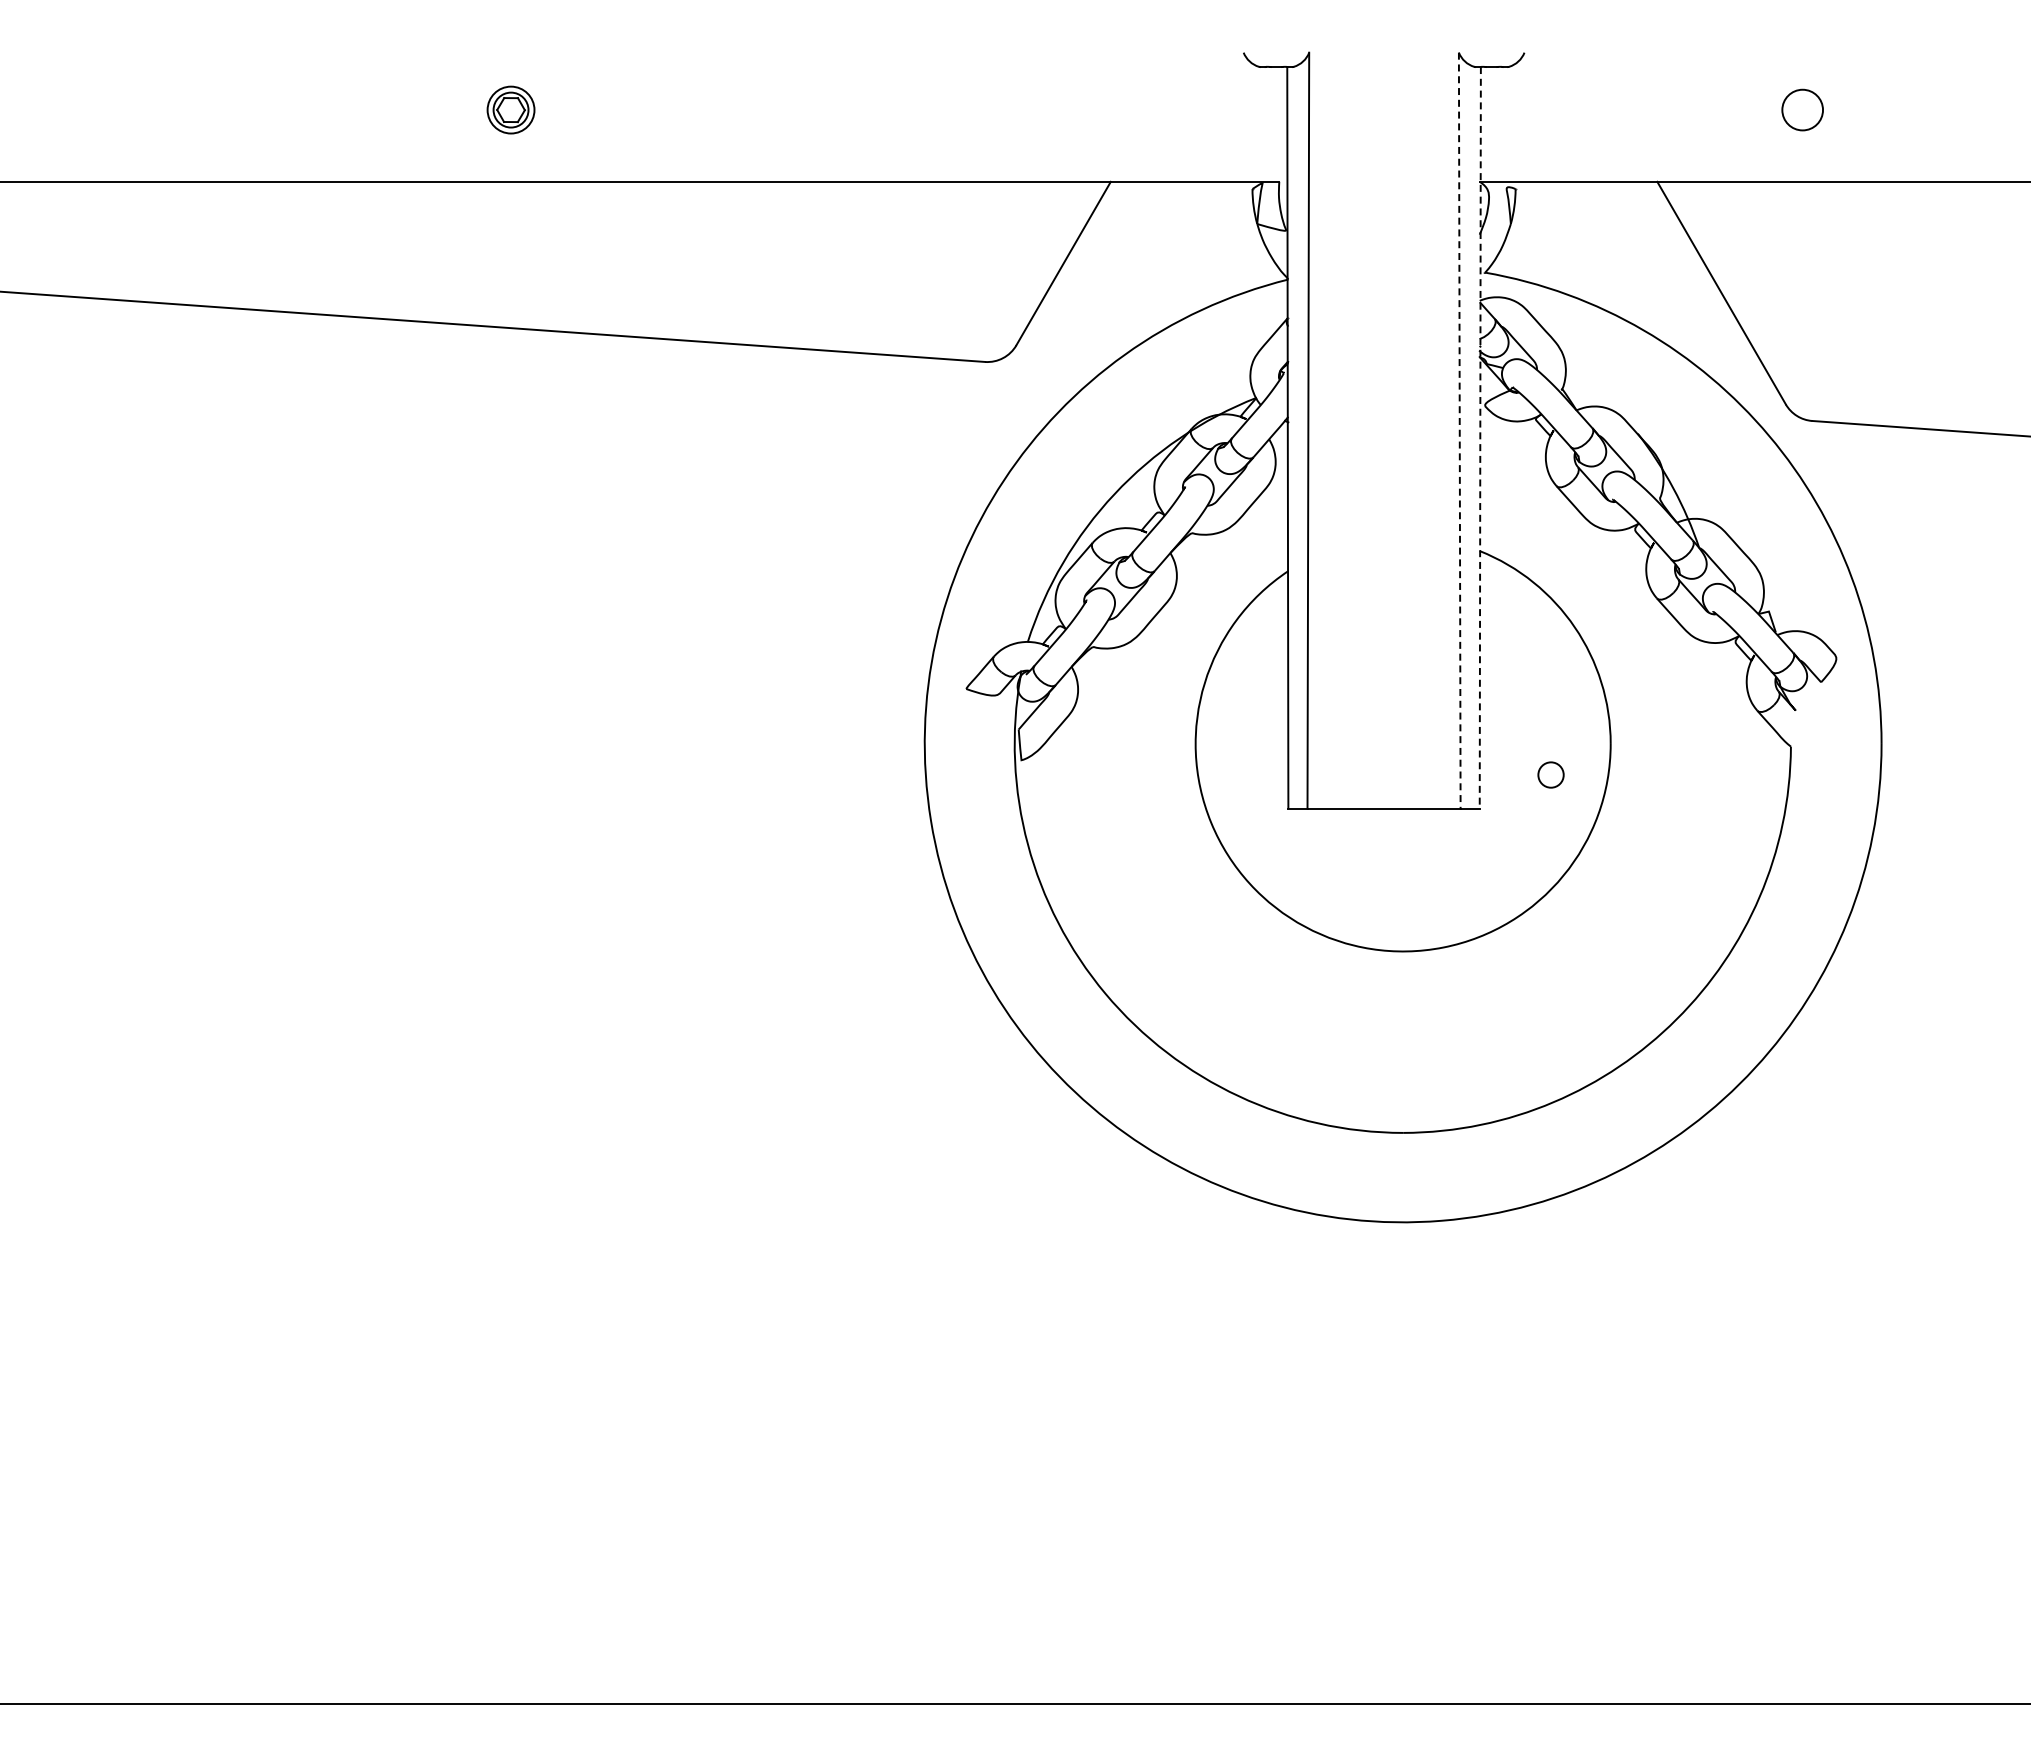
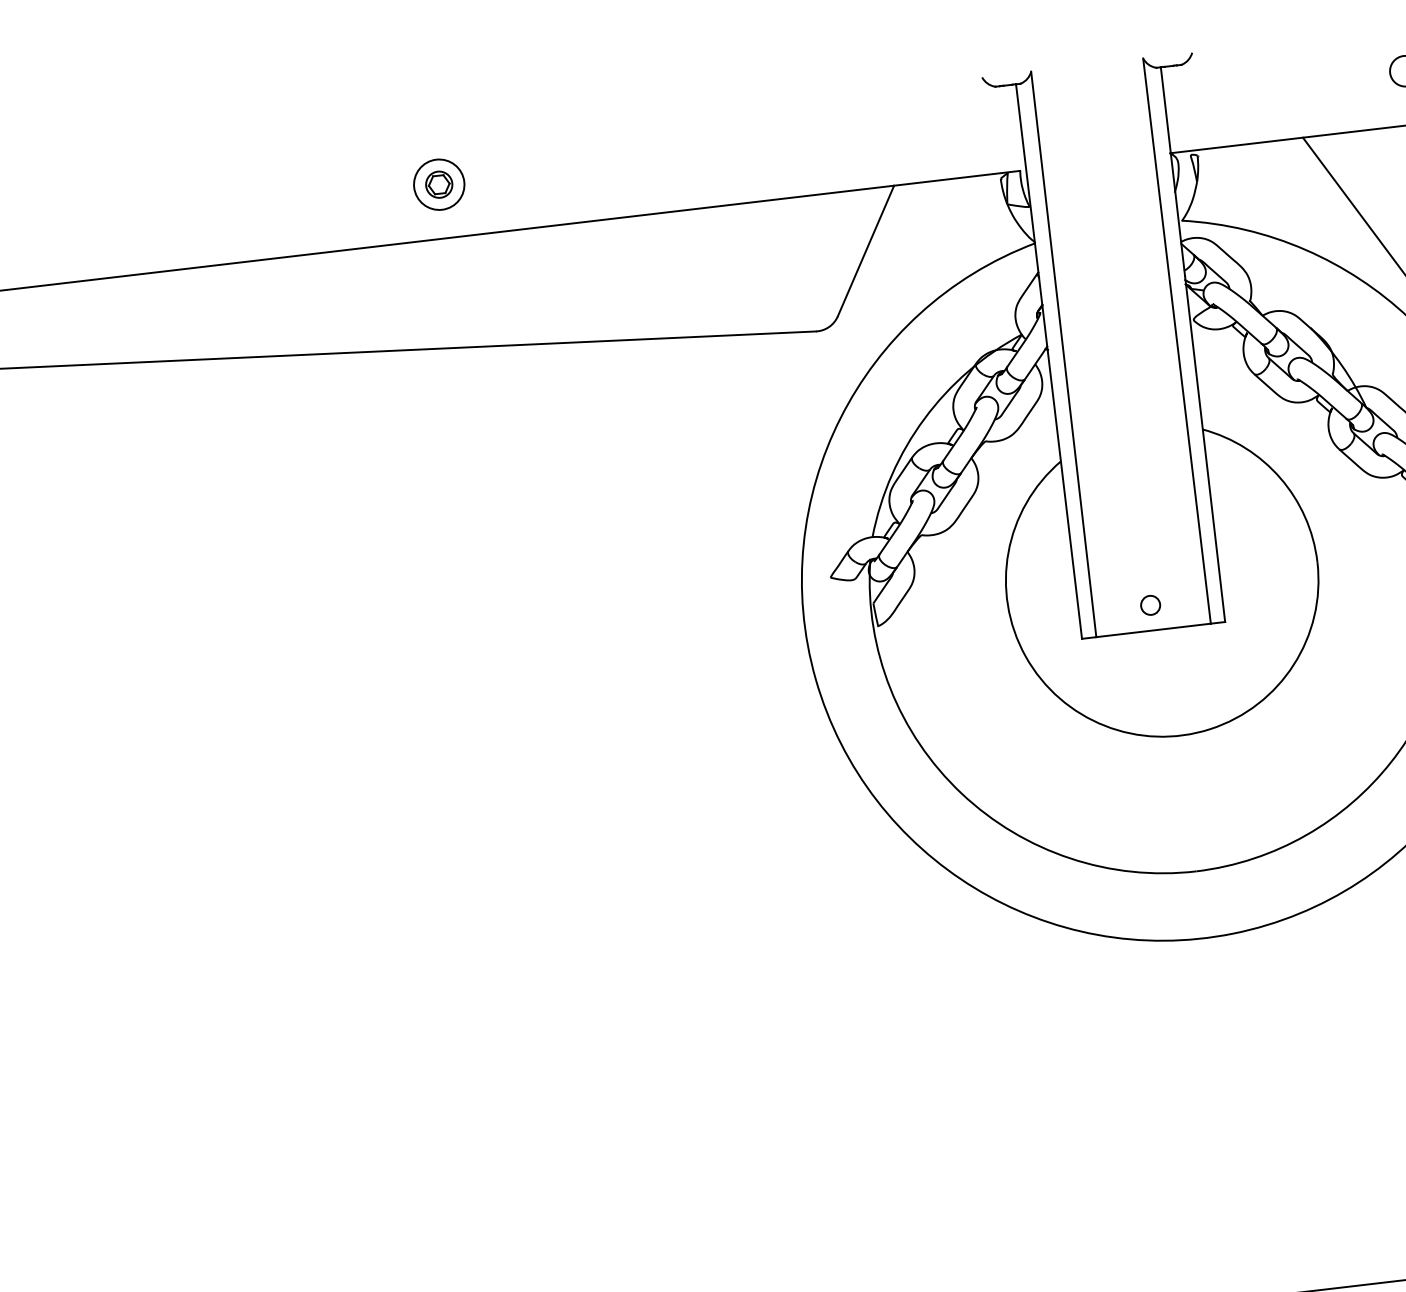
circle: (510, 109) -> (438, 184), size x1.43
line: (1459, 430) -> (1176, 341), dashed -> solid
line: (1480, 437) -> (1193, 344), dashed -> solid
circle: (1550, 774) -> (1150, 605), moved

